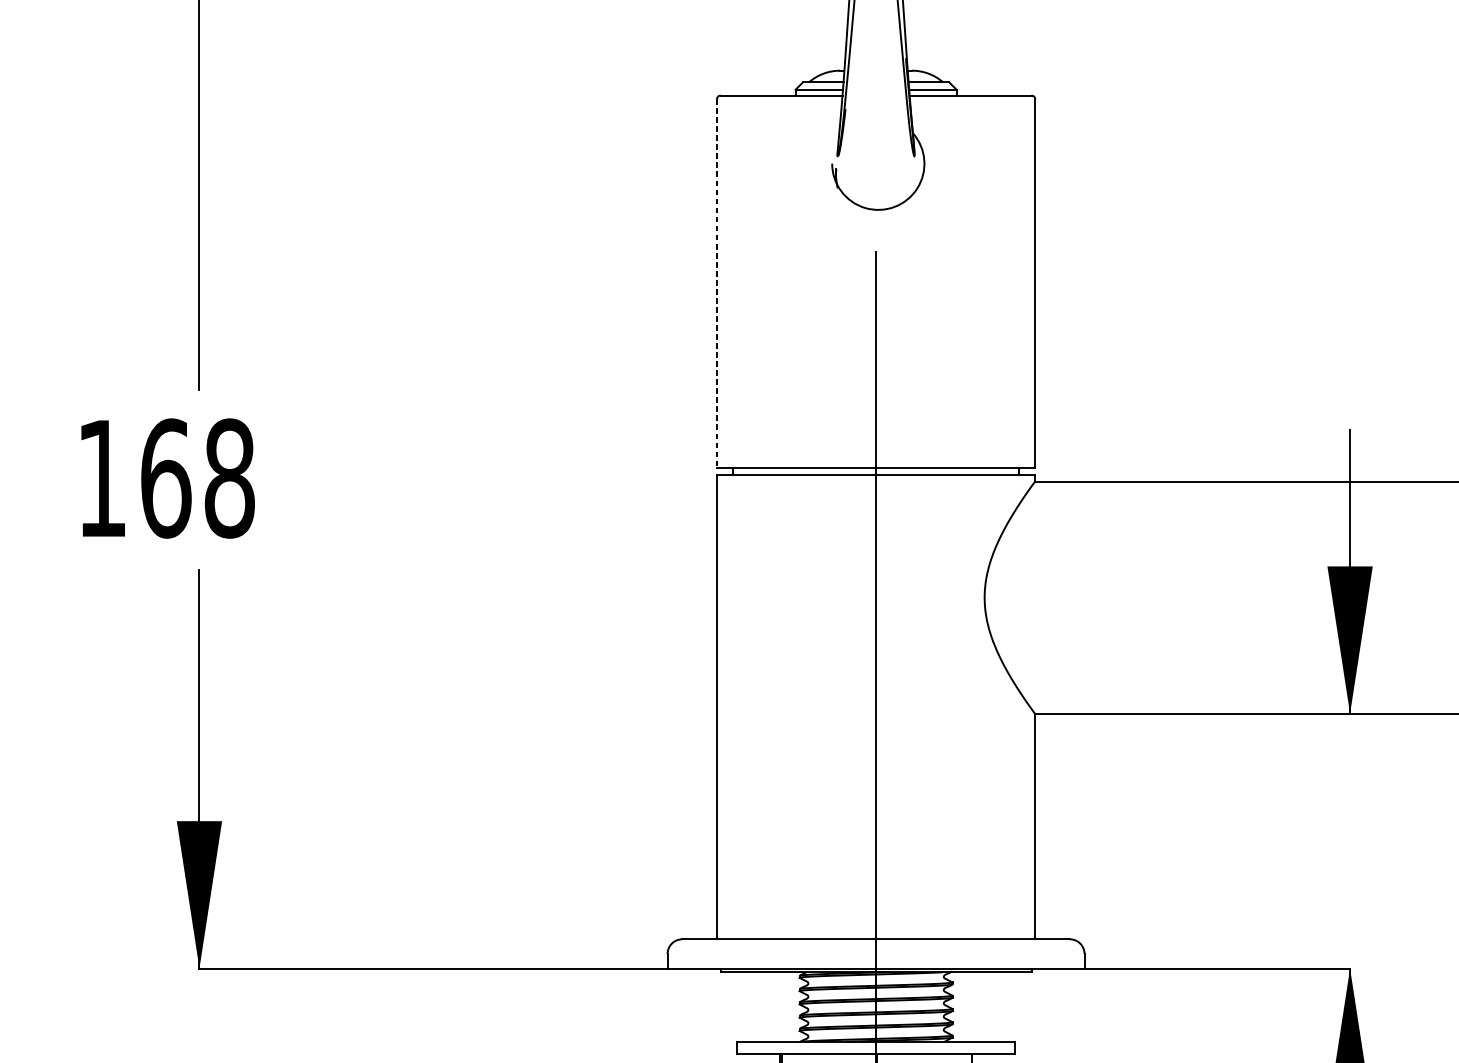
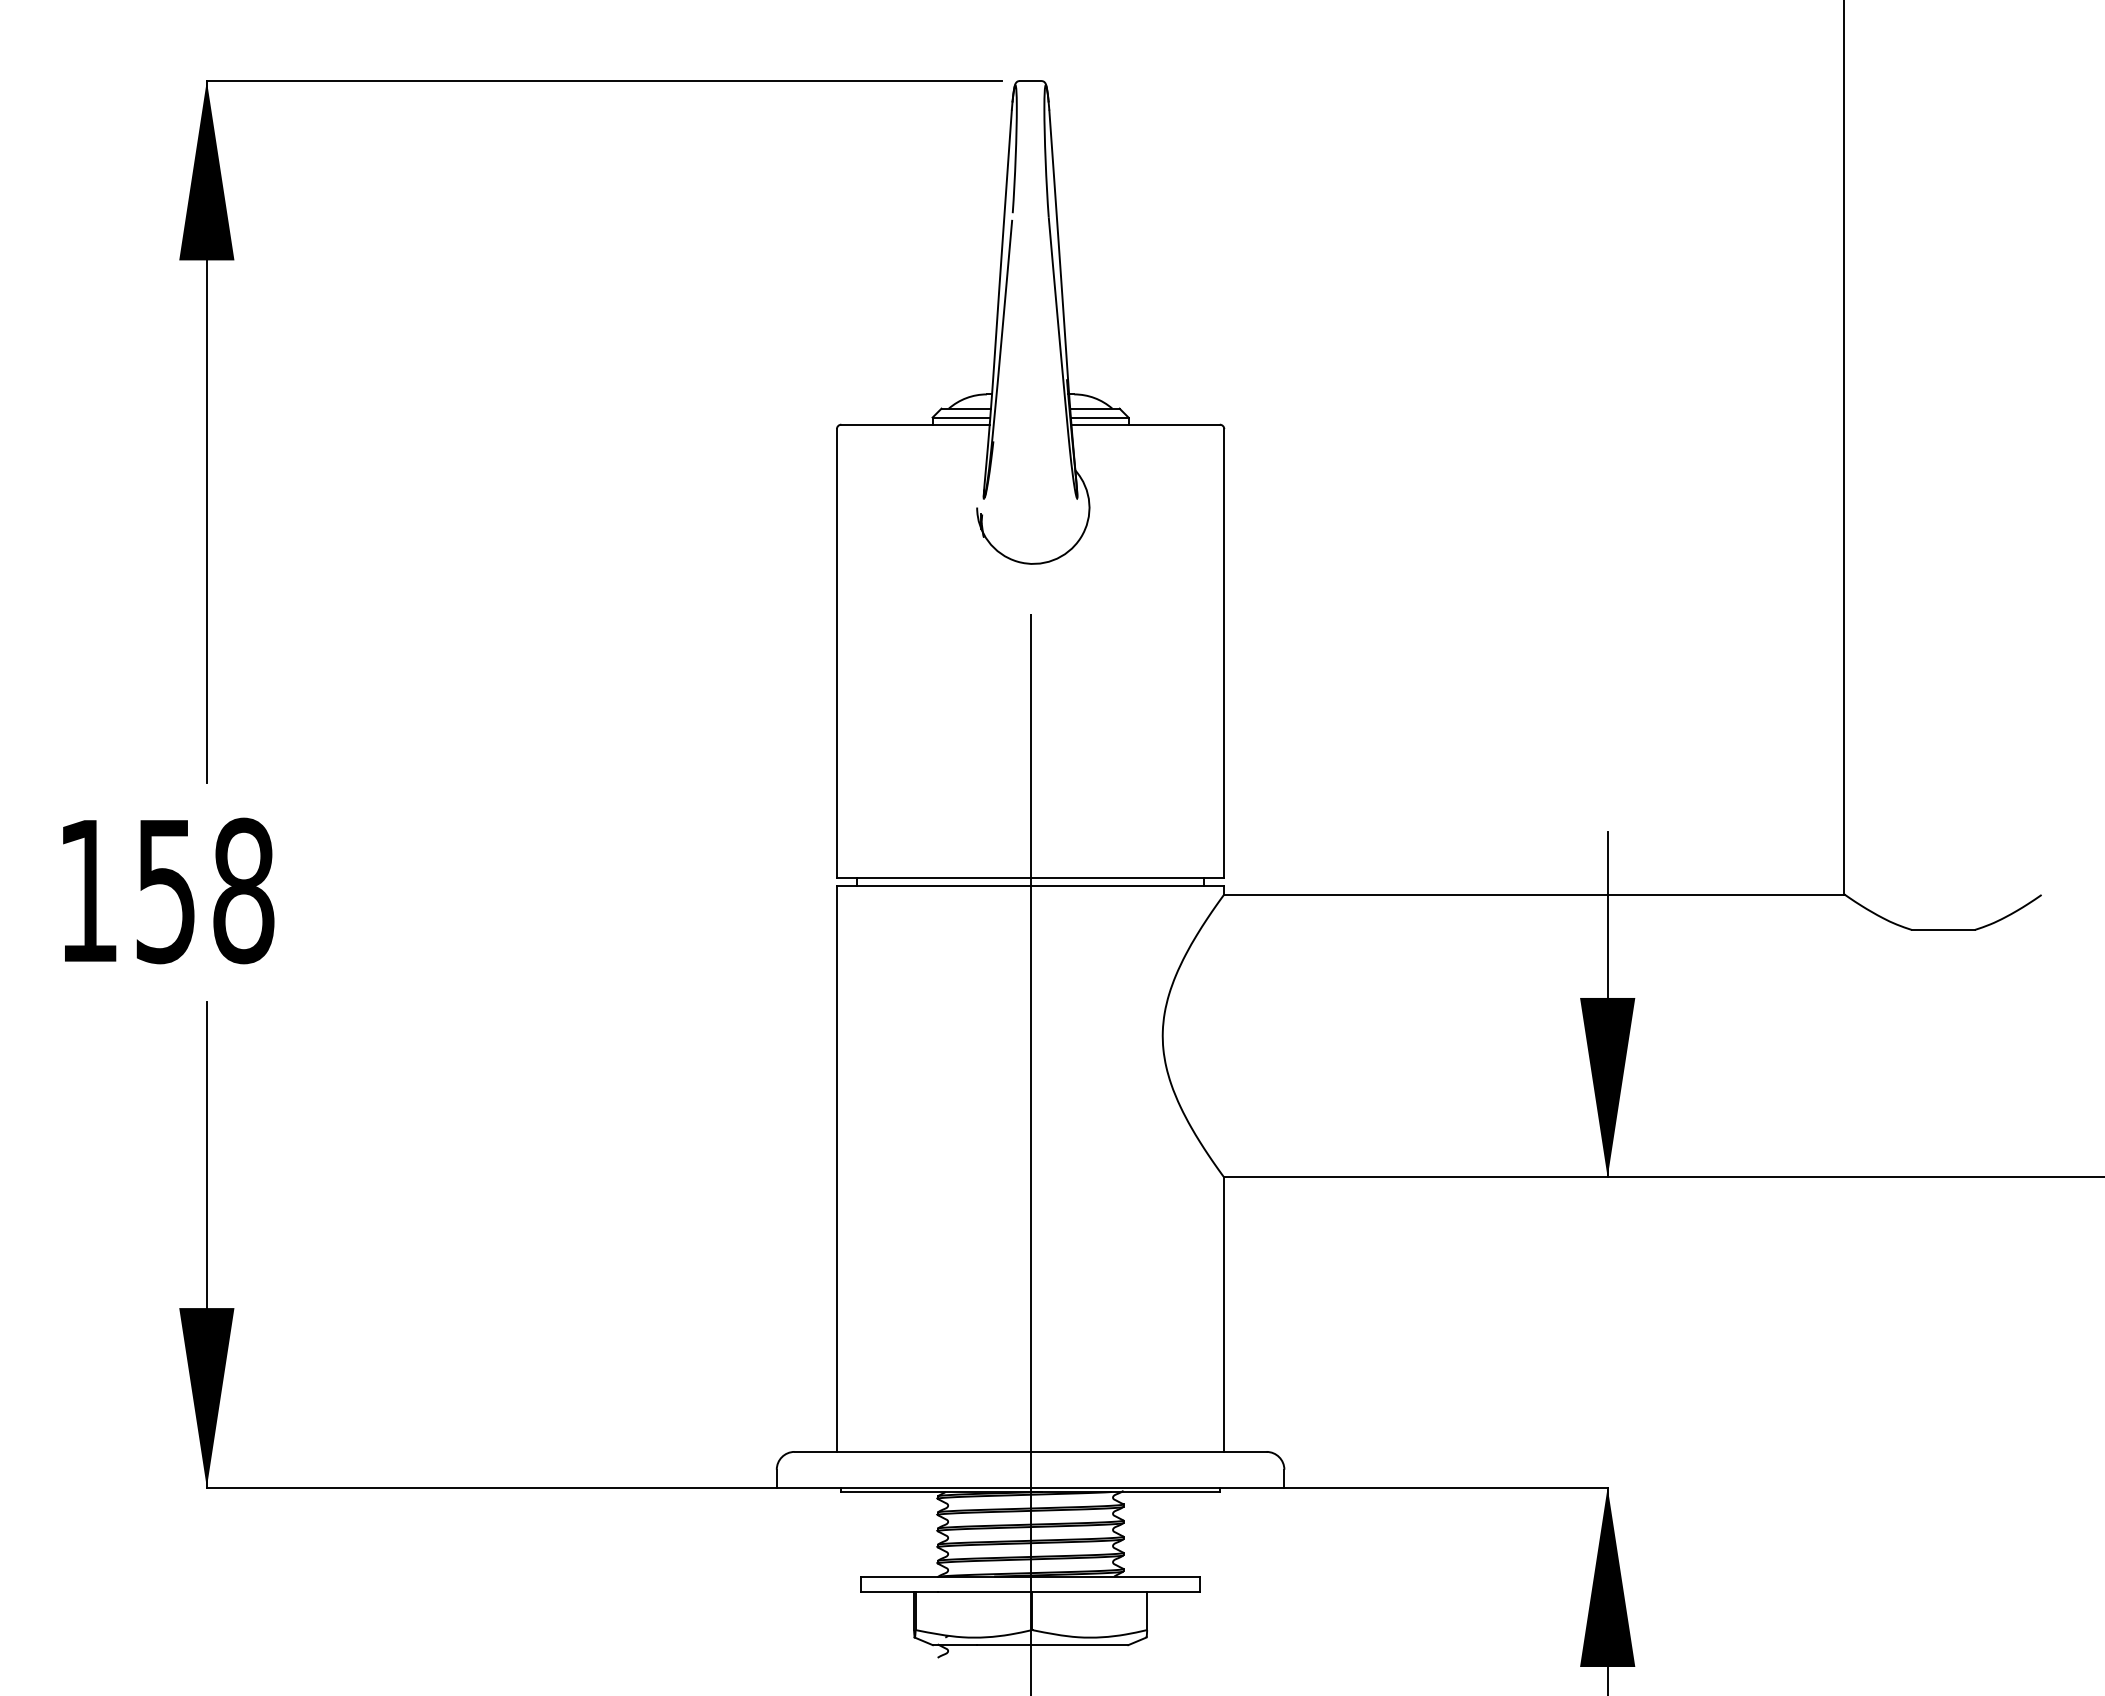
line: (716, 284) -> (836, 654), dashed -> solid
text: (166, 478) -> (166, 890), 168 -> 158

